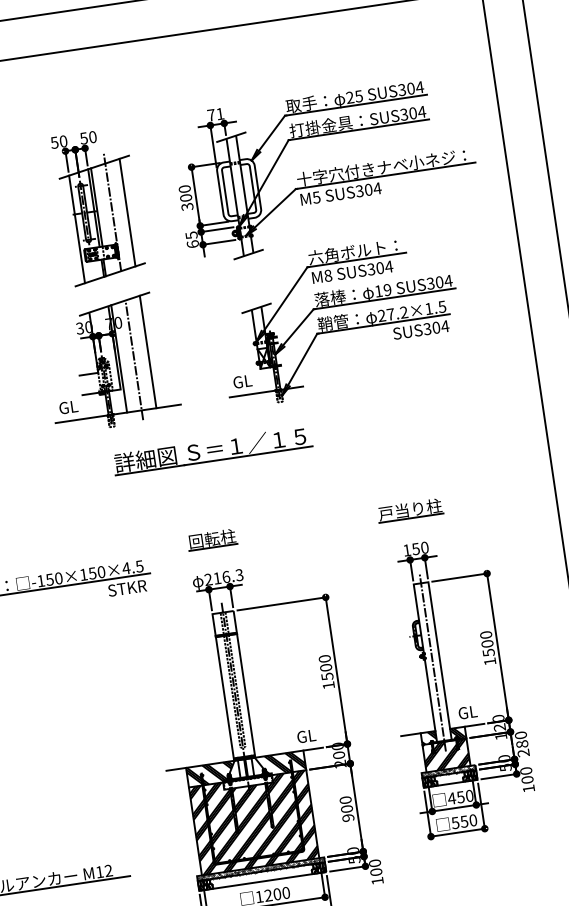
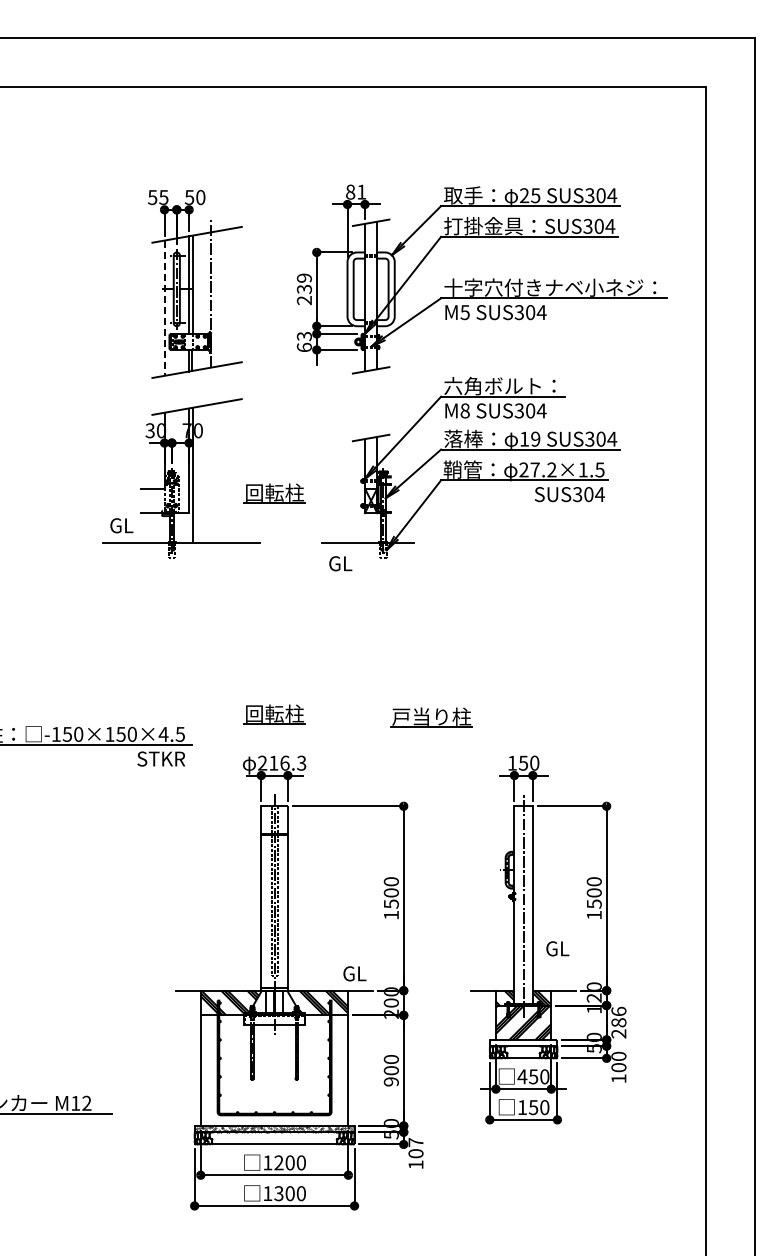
text: (211, 114) -> (350, 191), 71 -> 81
text: (63, 141) -> (163, 197), 50 -> 55
text: (186, 198) -> (304, 289), 300 -> 239
line: (127, 212) -> (229, 296), removed
line: (77, 229) -> (164, 308), solid -> dashed
text: (190, 235) -> (303, 336), 65 -> 63
line: (147, 351) -> (229, 471), removed
line: (134, 360) -> (211, 479), removed
part: (186, 363) -> (274, 493), added
text: (242, 381) -> (340, 563), moved
part: (212, 450) -> (290, 604), removed
part: (410, 510) -> (431, 717), moved
text: (467, 712) -> (557, 948), moved
text: (520, 735) -> (618, 1011), 280 -> 286
hatch: (448, 771) -> (523, 1042), removed
hatch: (254, 822) -> (274, 1070), removed
text: (454, 823) -> (521, 1107), 550 -> 150
text: (374, 863) -> (415, 1142), 100 -> 107

